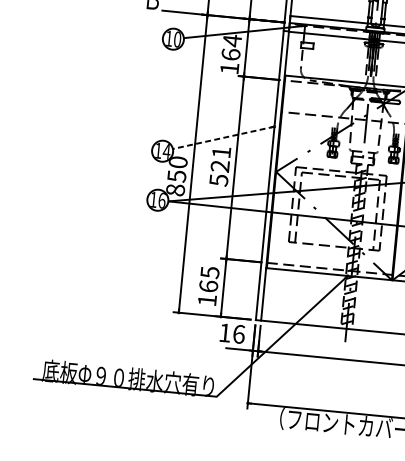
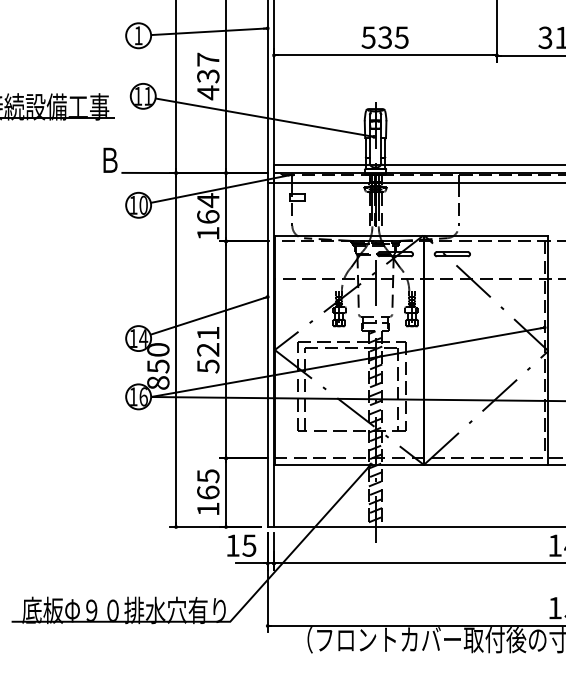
line: (224, 137) -> (209, 315), dashed -> solid
text: (239, 334) -> (249, 545), 16 -> 15

